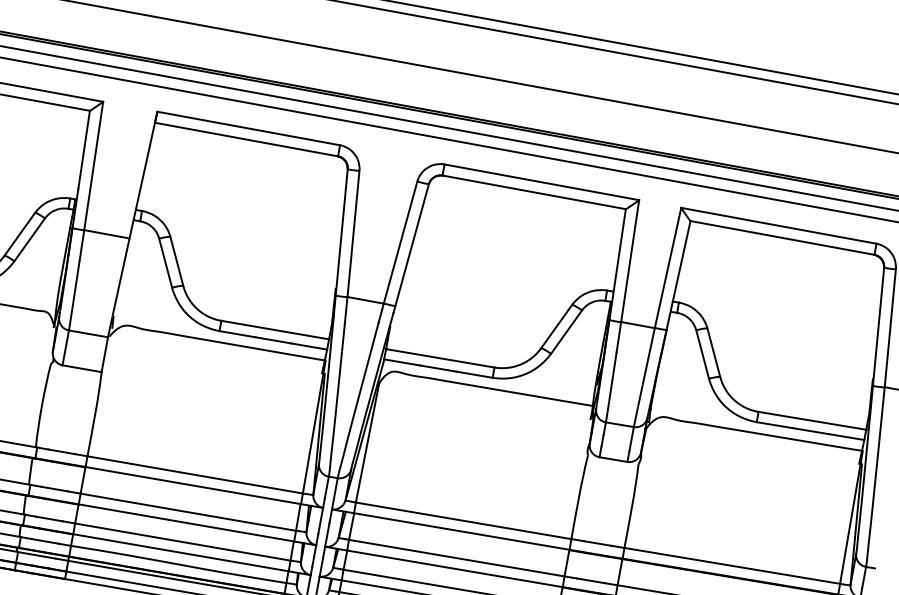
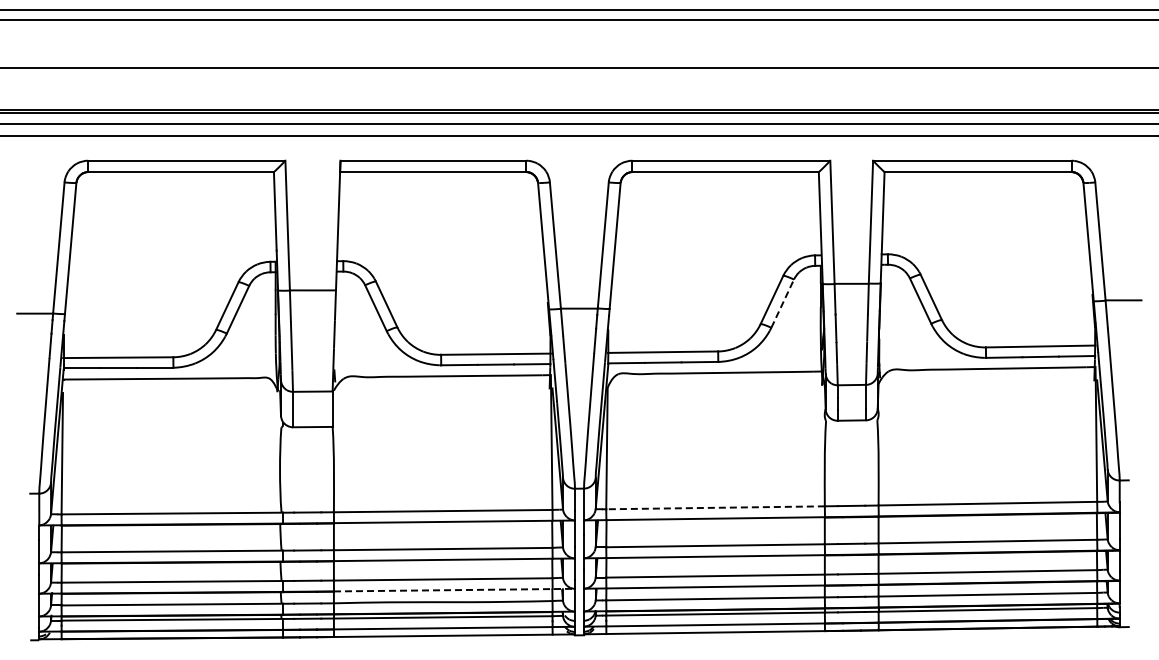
line: (566, 331) -> (782, 303), solid -> dashed
line: (463, 520) -> (715, 507), solid -> dashed
line: (192, 555) -> (455, 590), solid -> dashed

